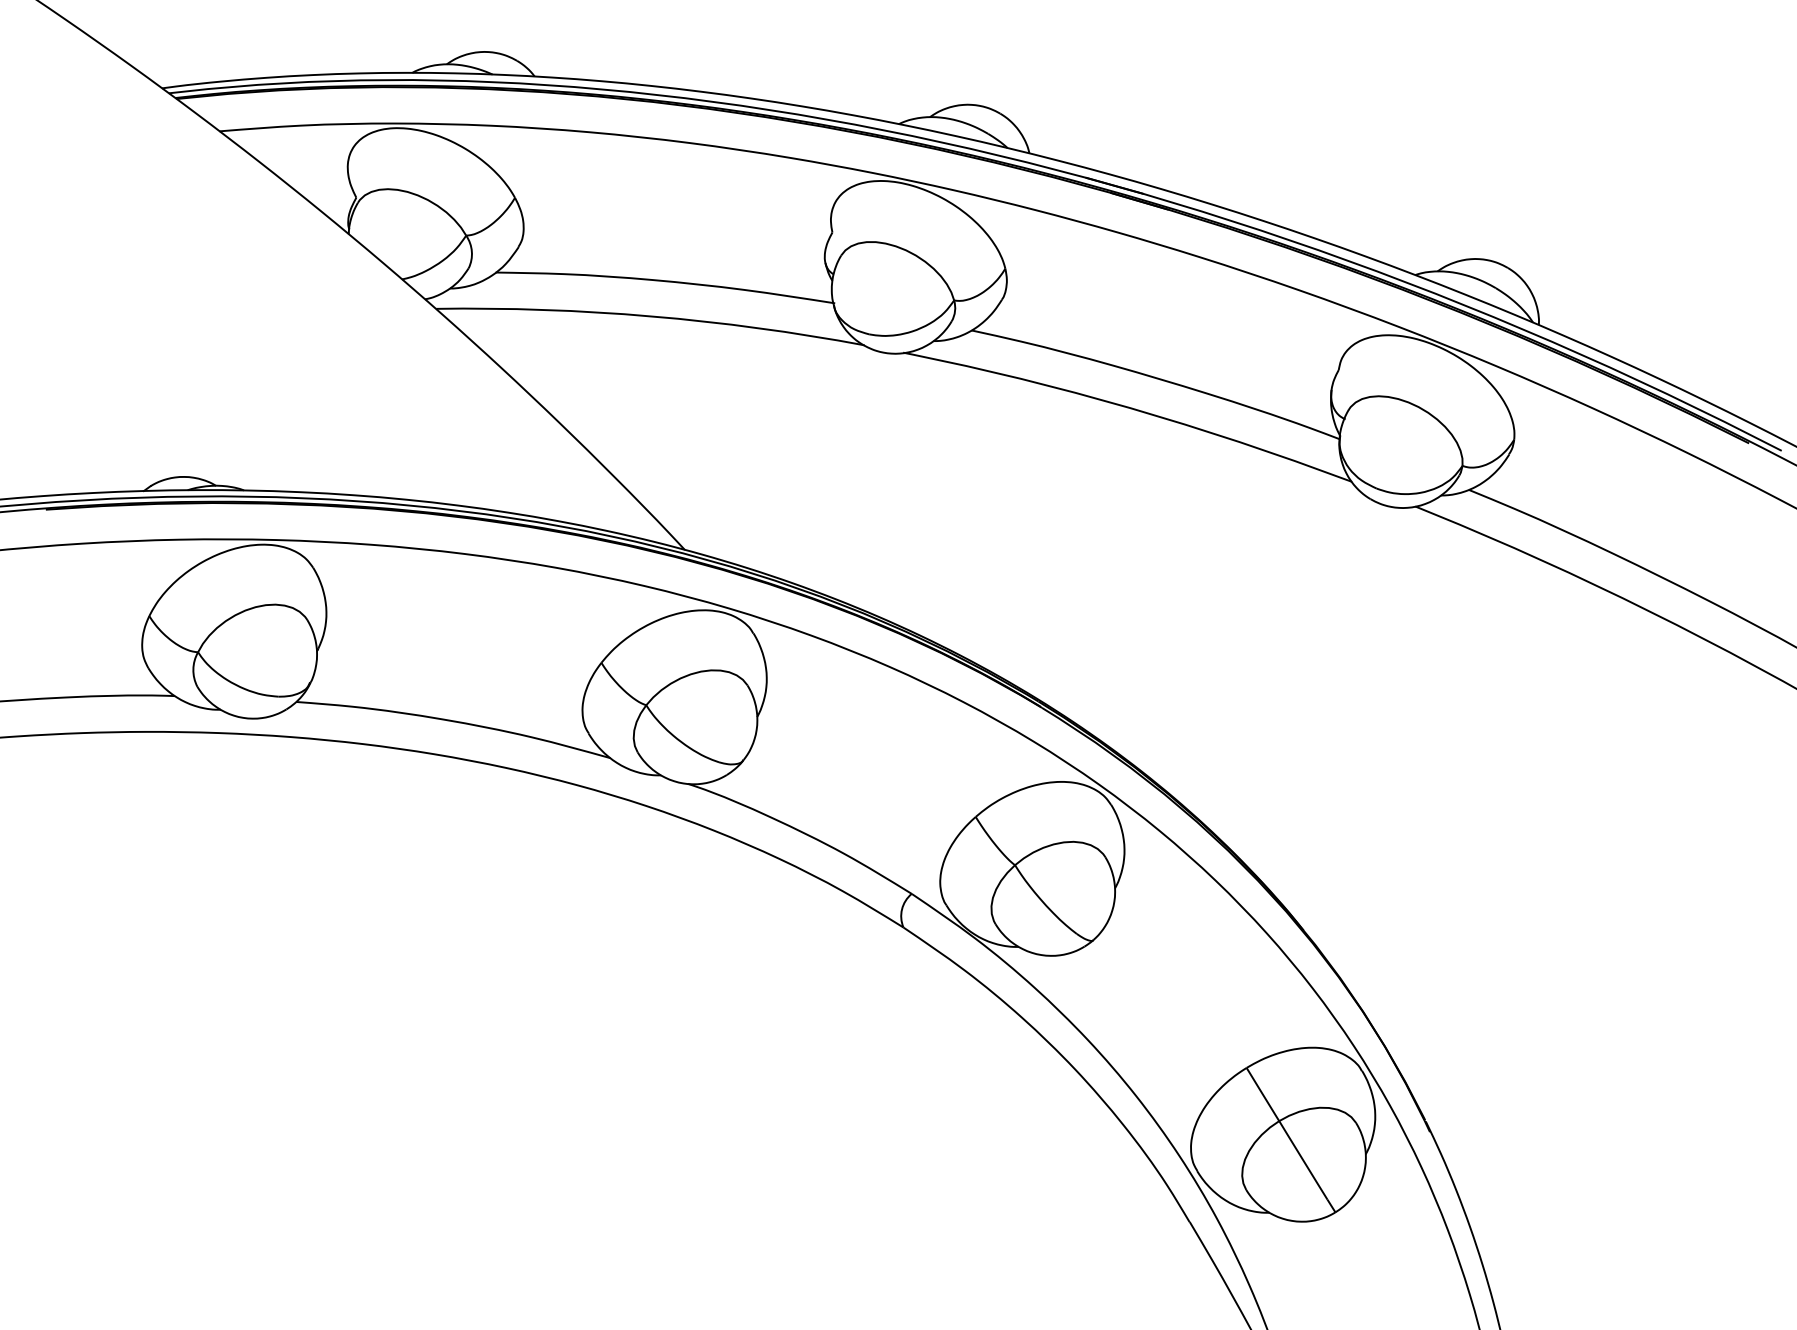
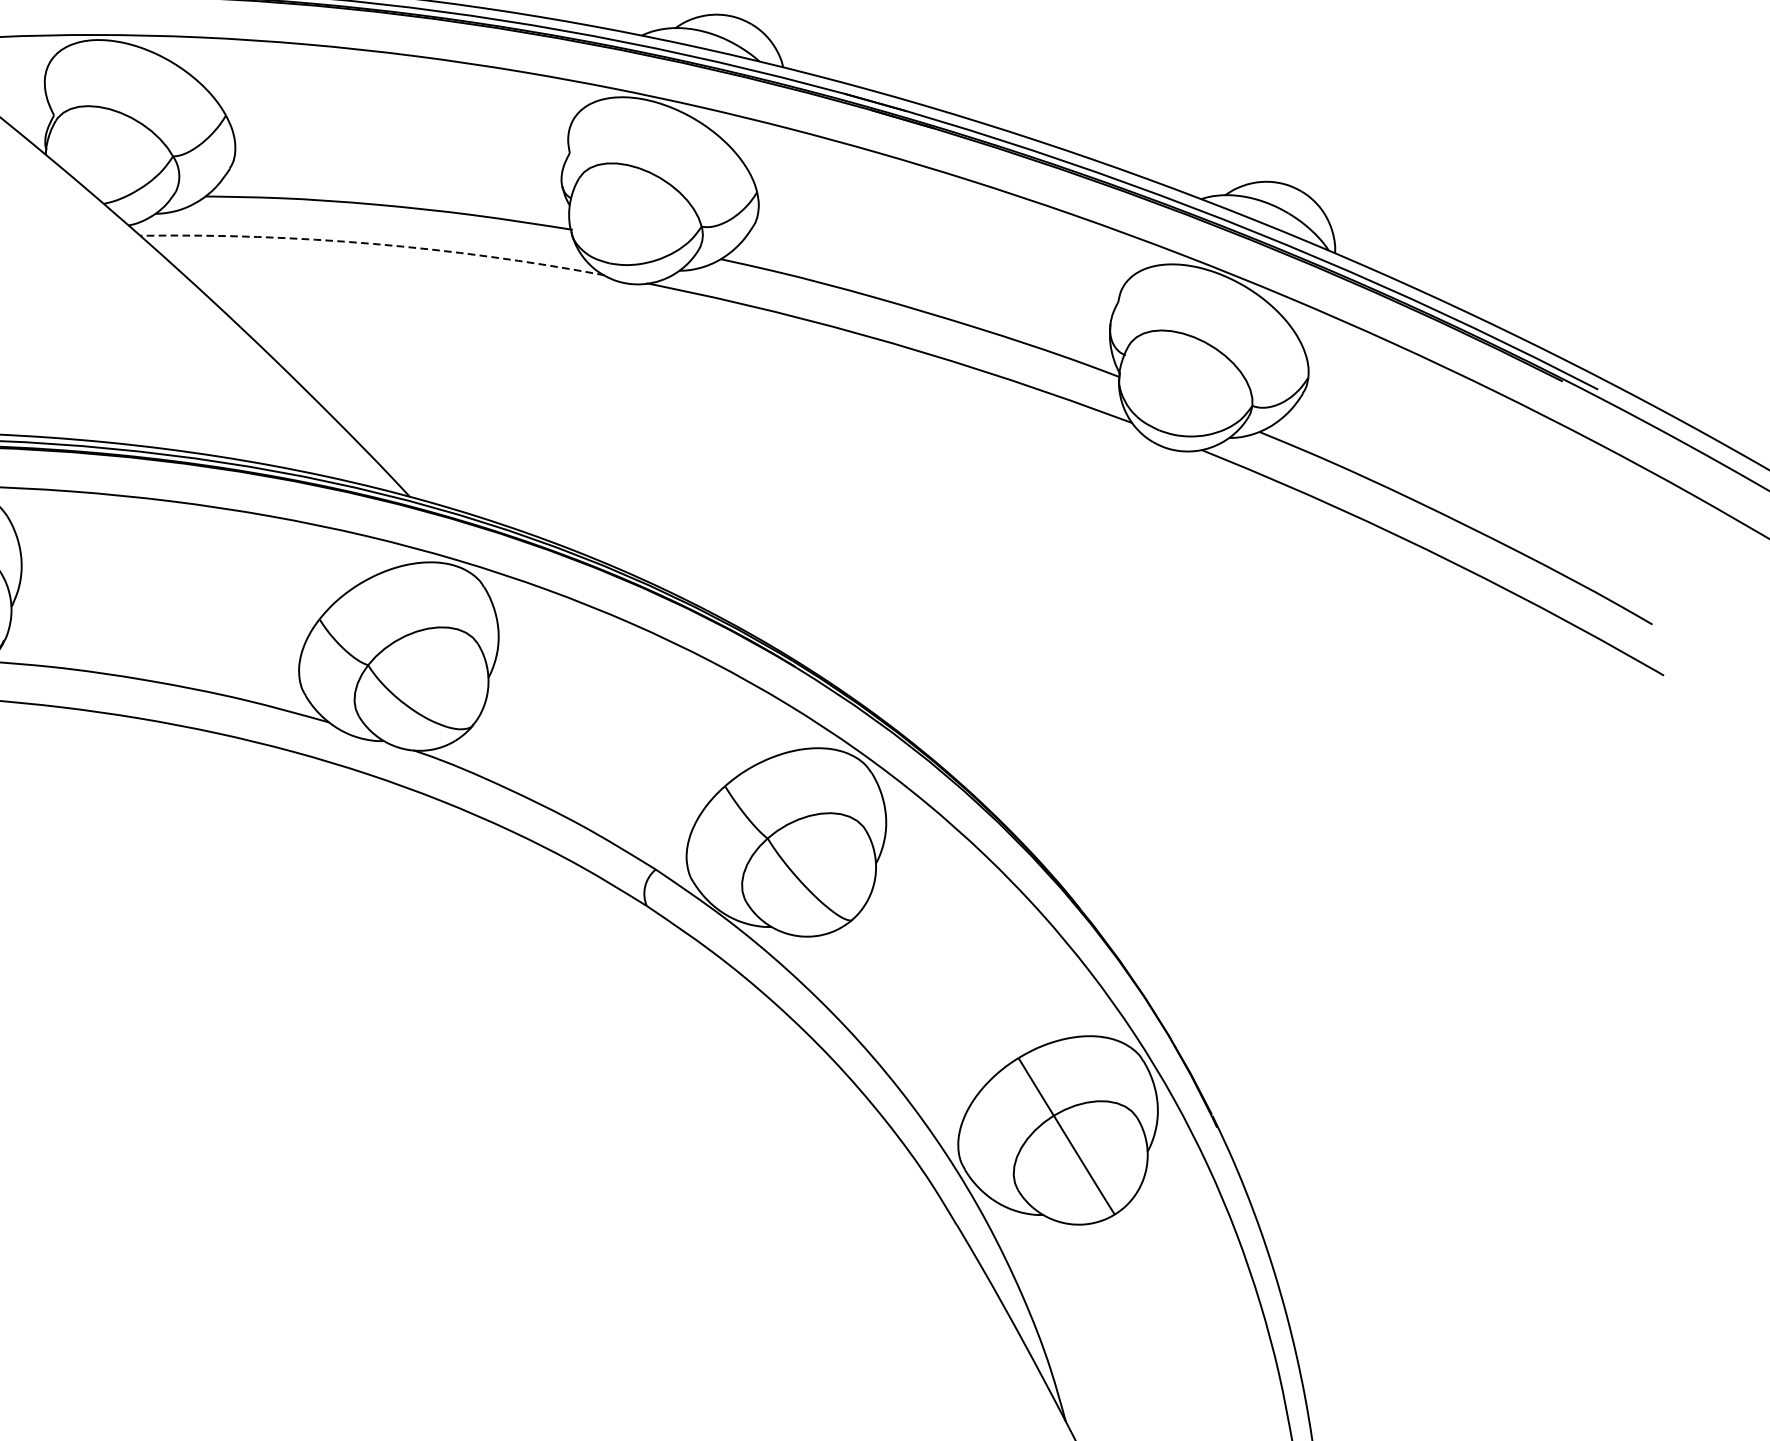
arc: (651, 316) -> (373, 244), solid -> dashed

